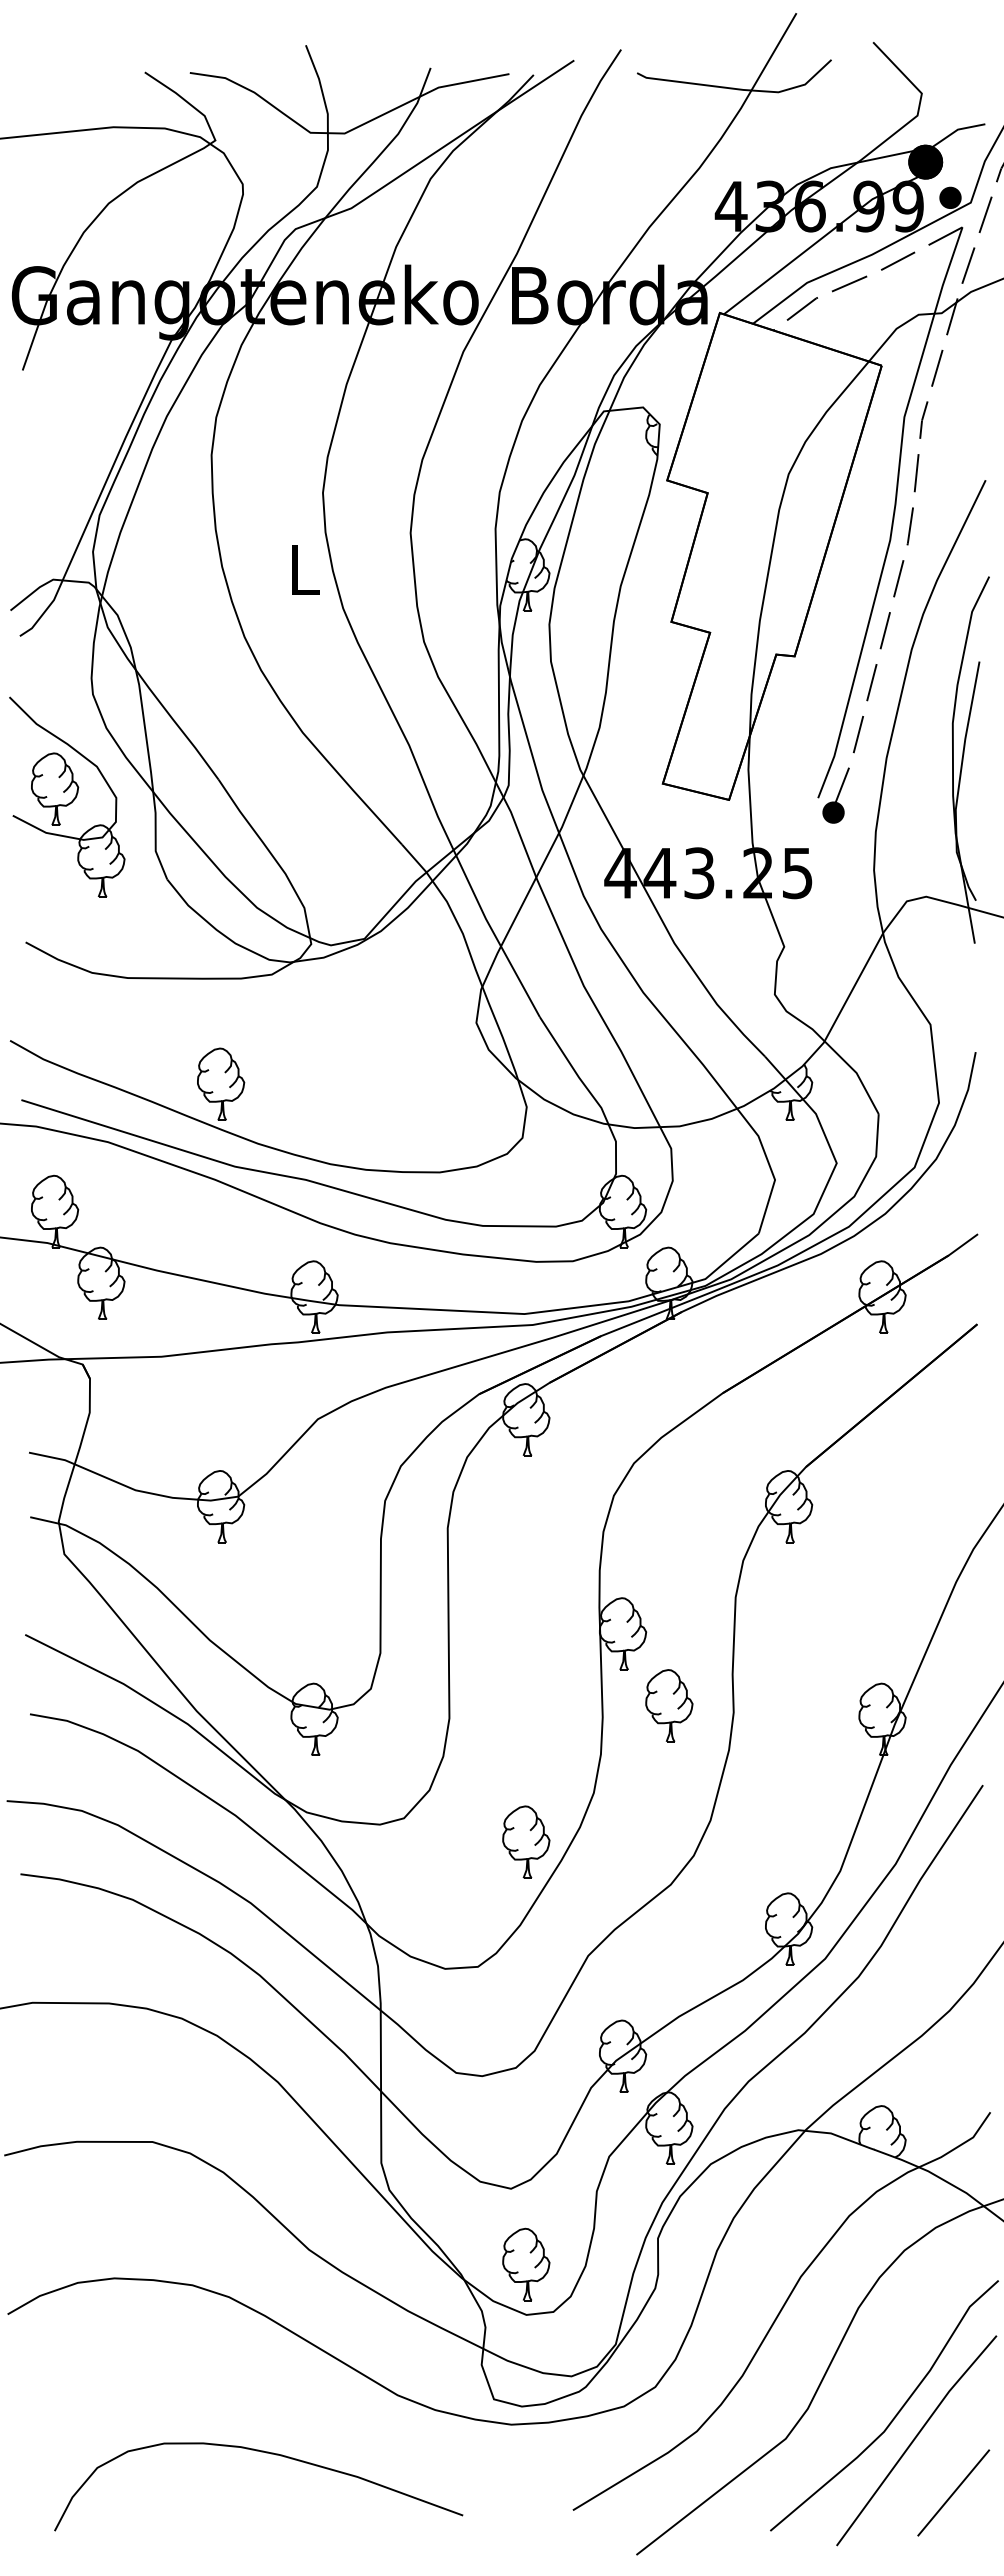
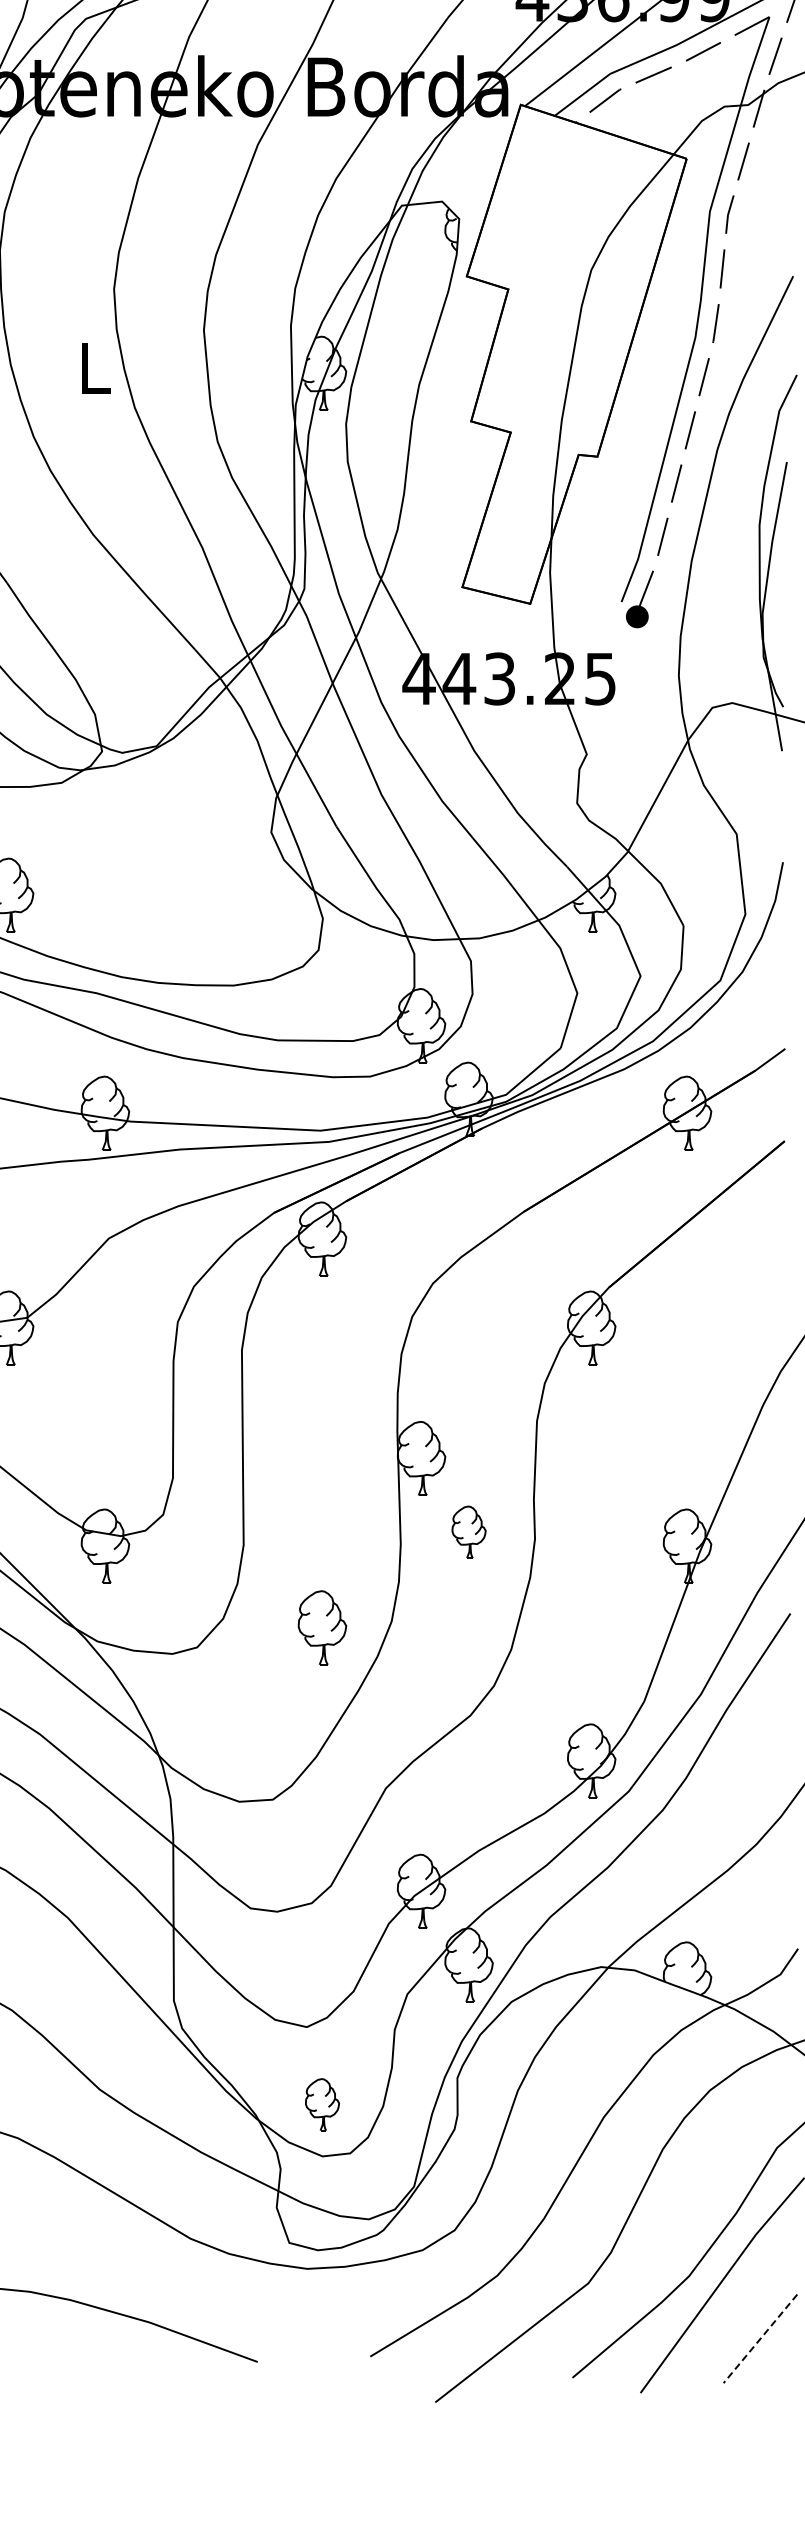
part: (669, 1705) -> (469, 1531), size x0.7
part: (526, 1841) -> (322, 1627), moved
part: (526, 2264) -> (322, 2104), size x0.7
line: (953, 2493) -> (760, 2339), solid -> dashed

